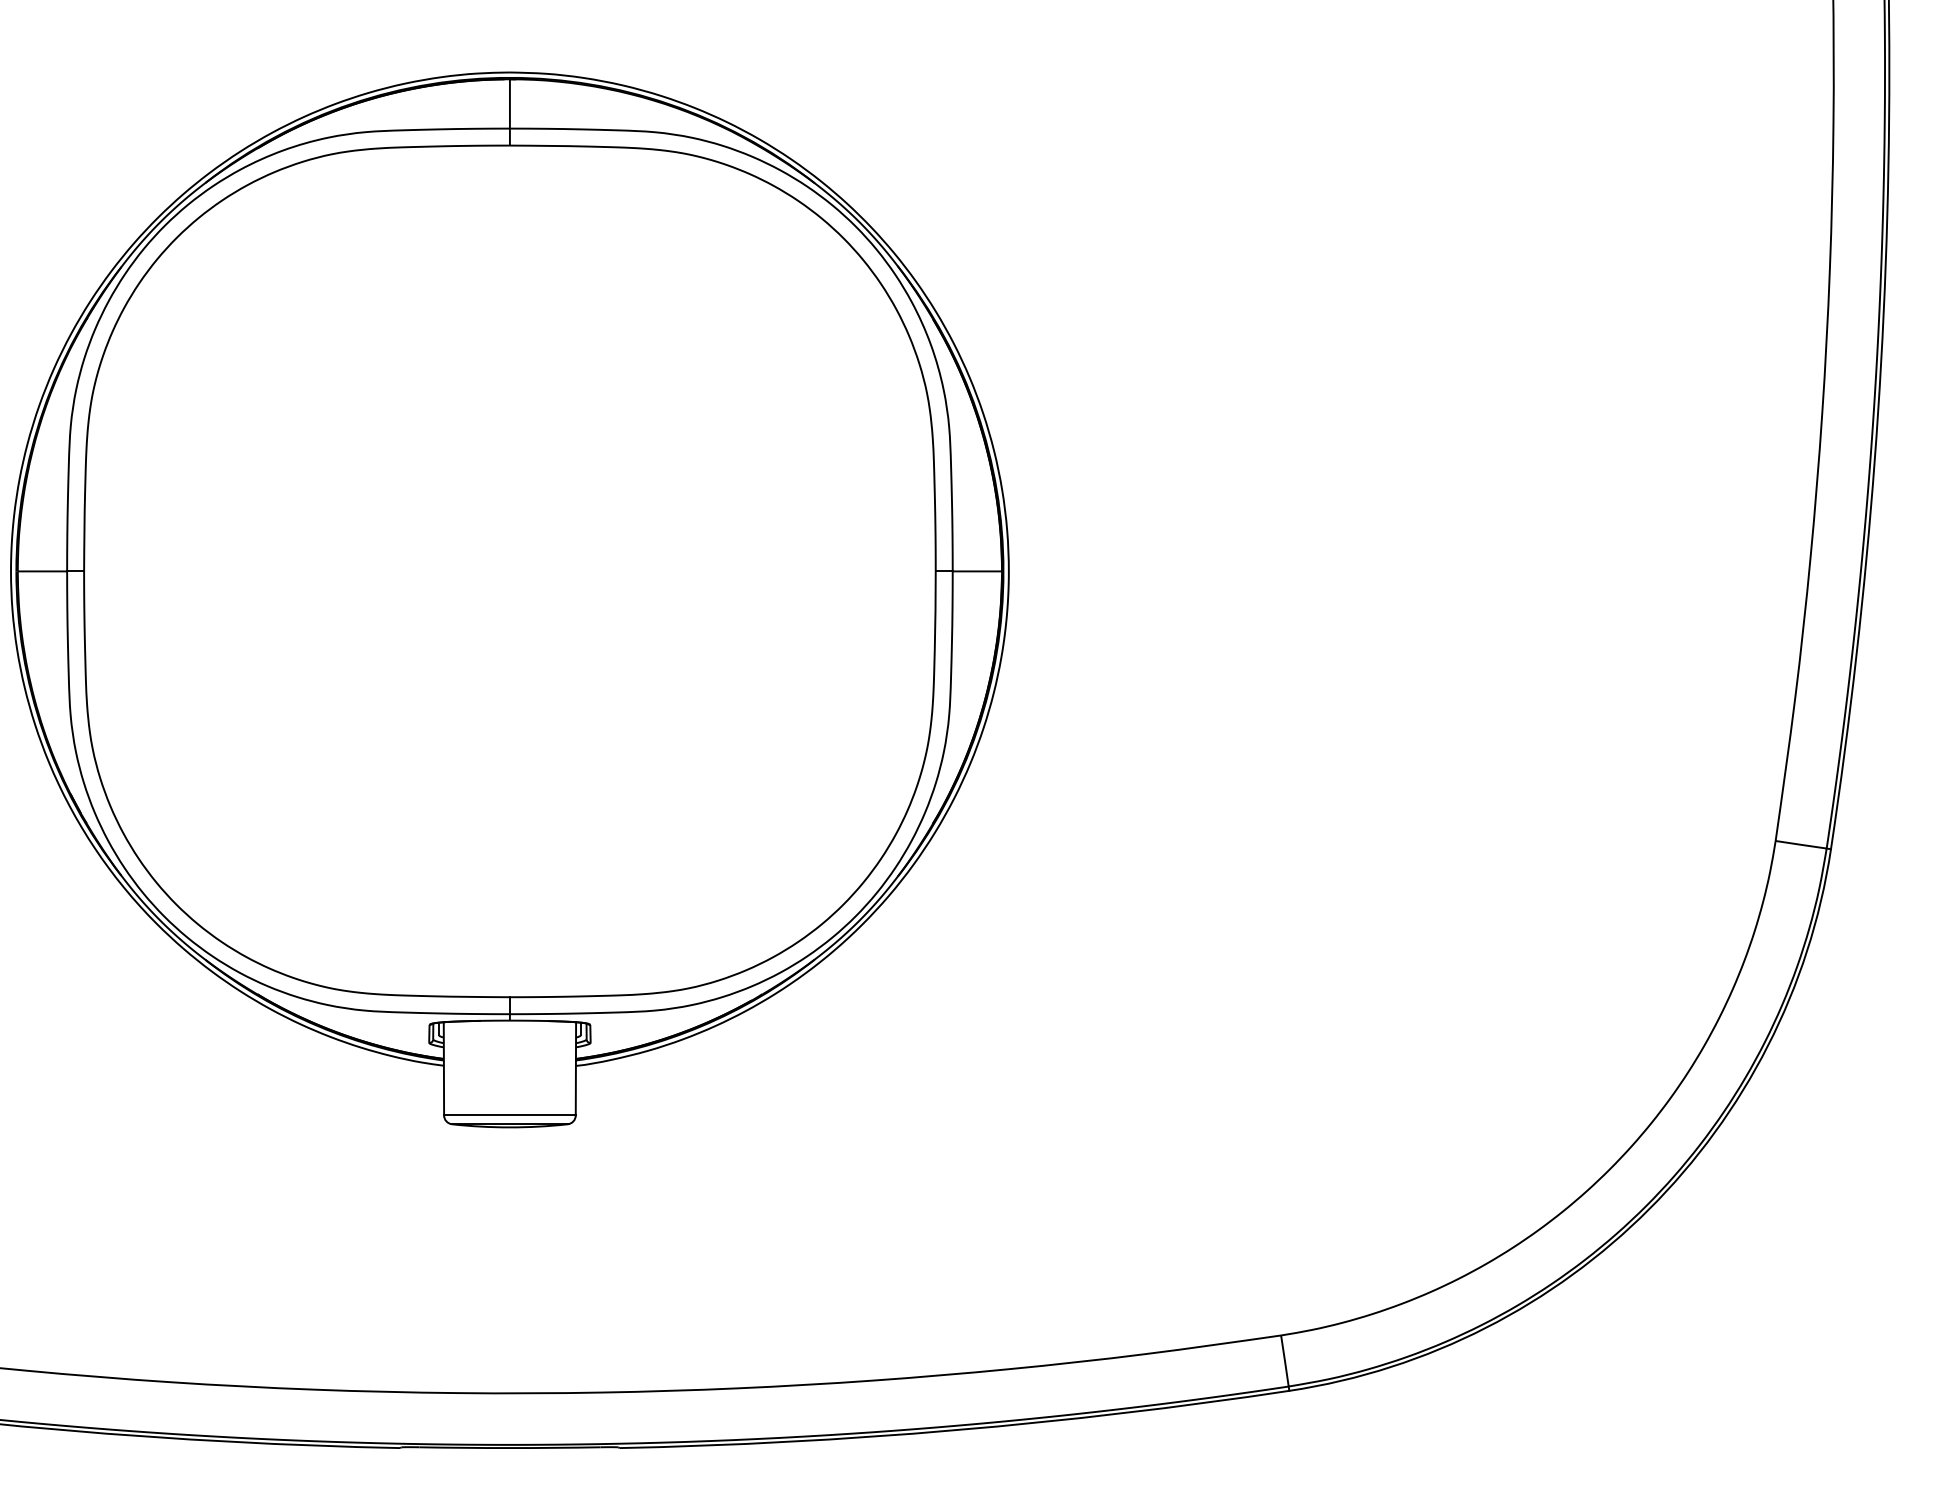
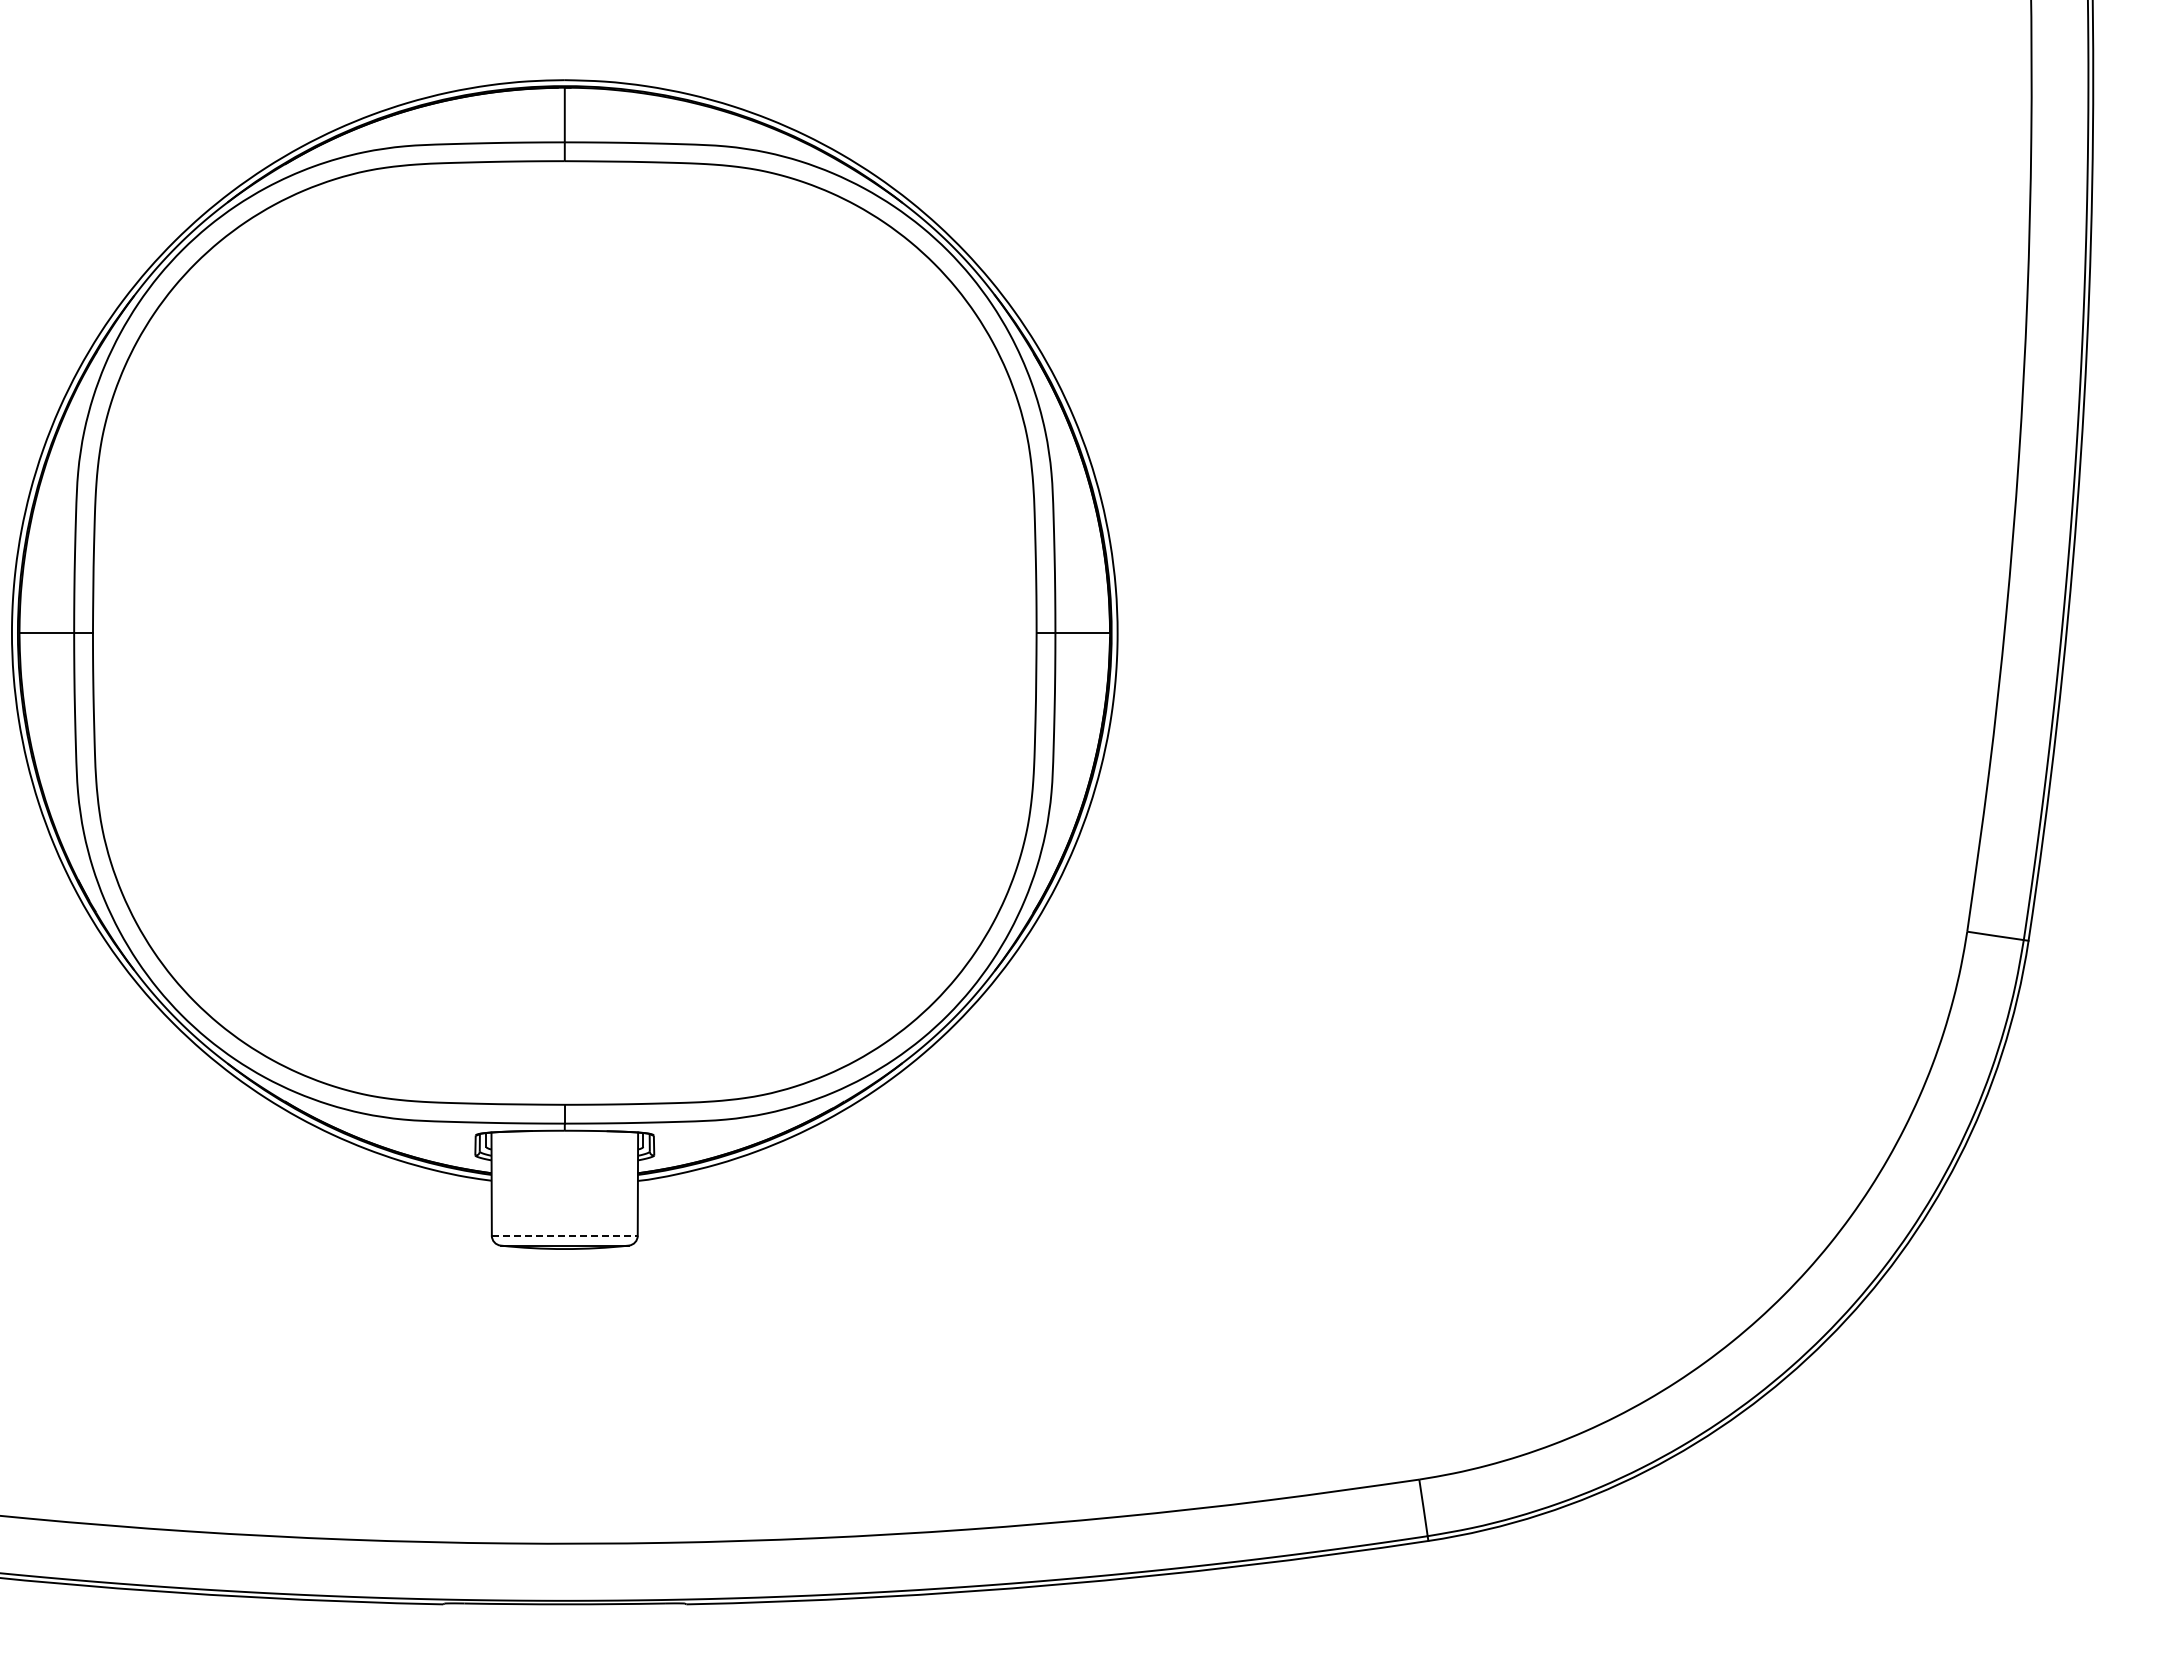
line: (509, 1115) -> (564, 1235), solid -> dashed

